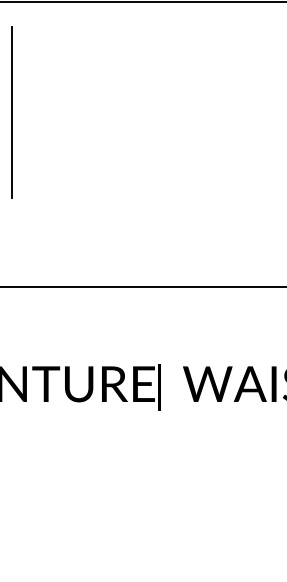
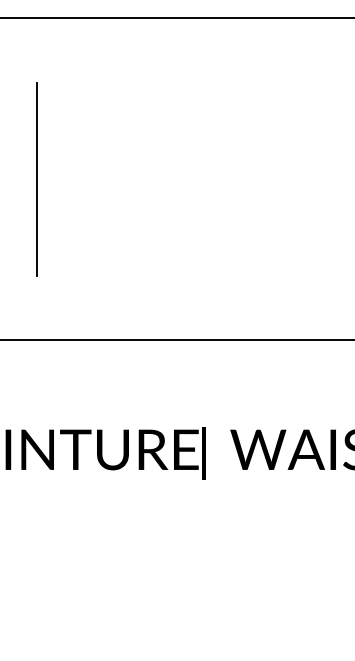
line: (11, 113) -> (36, 179), moved

